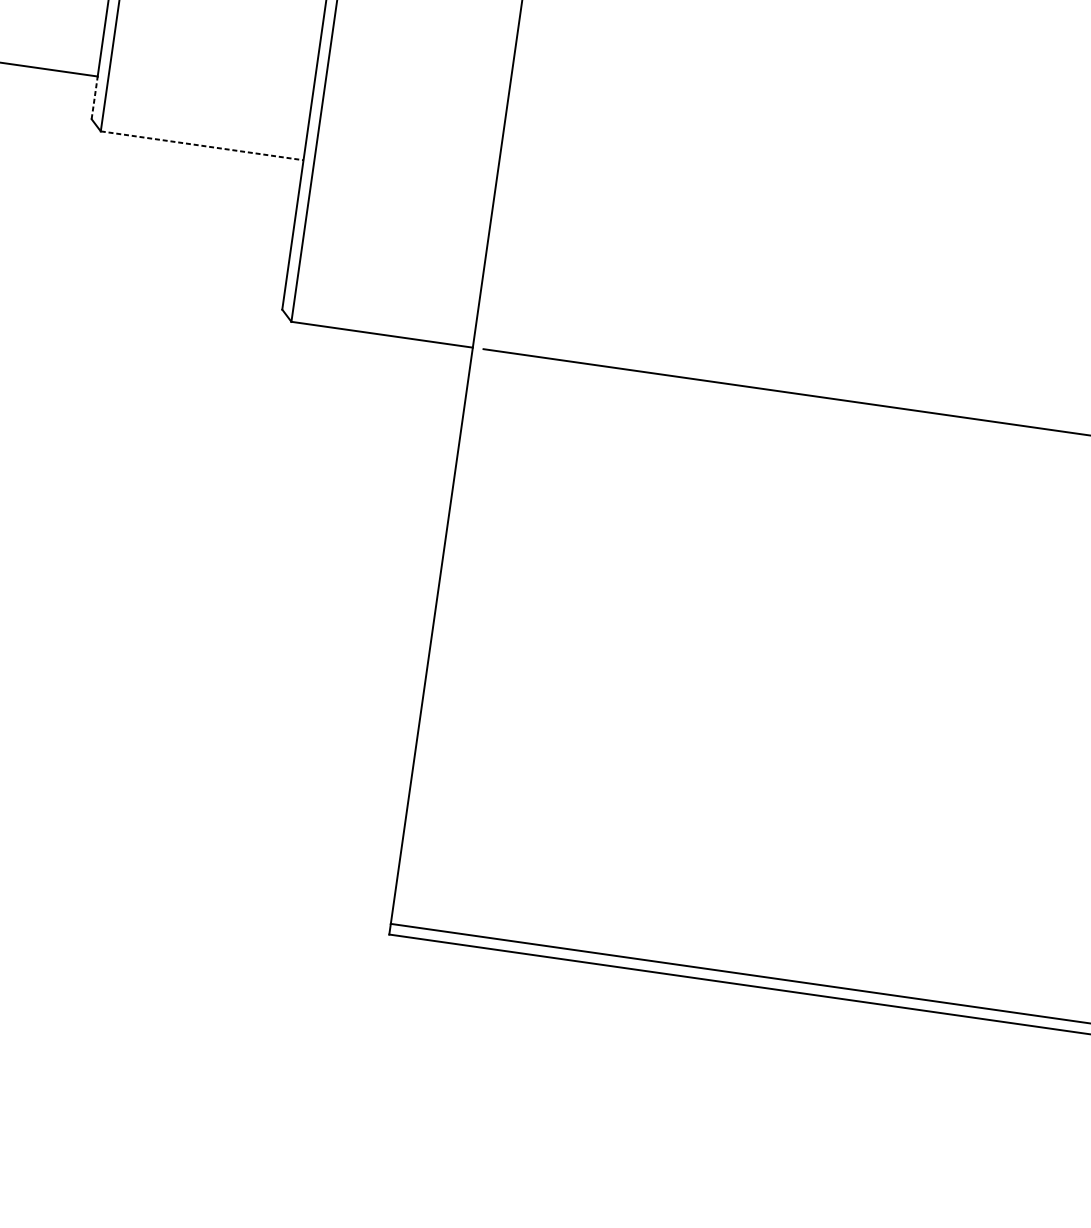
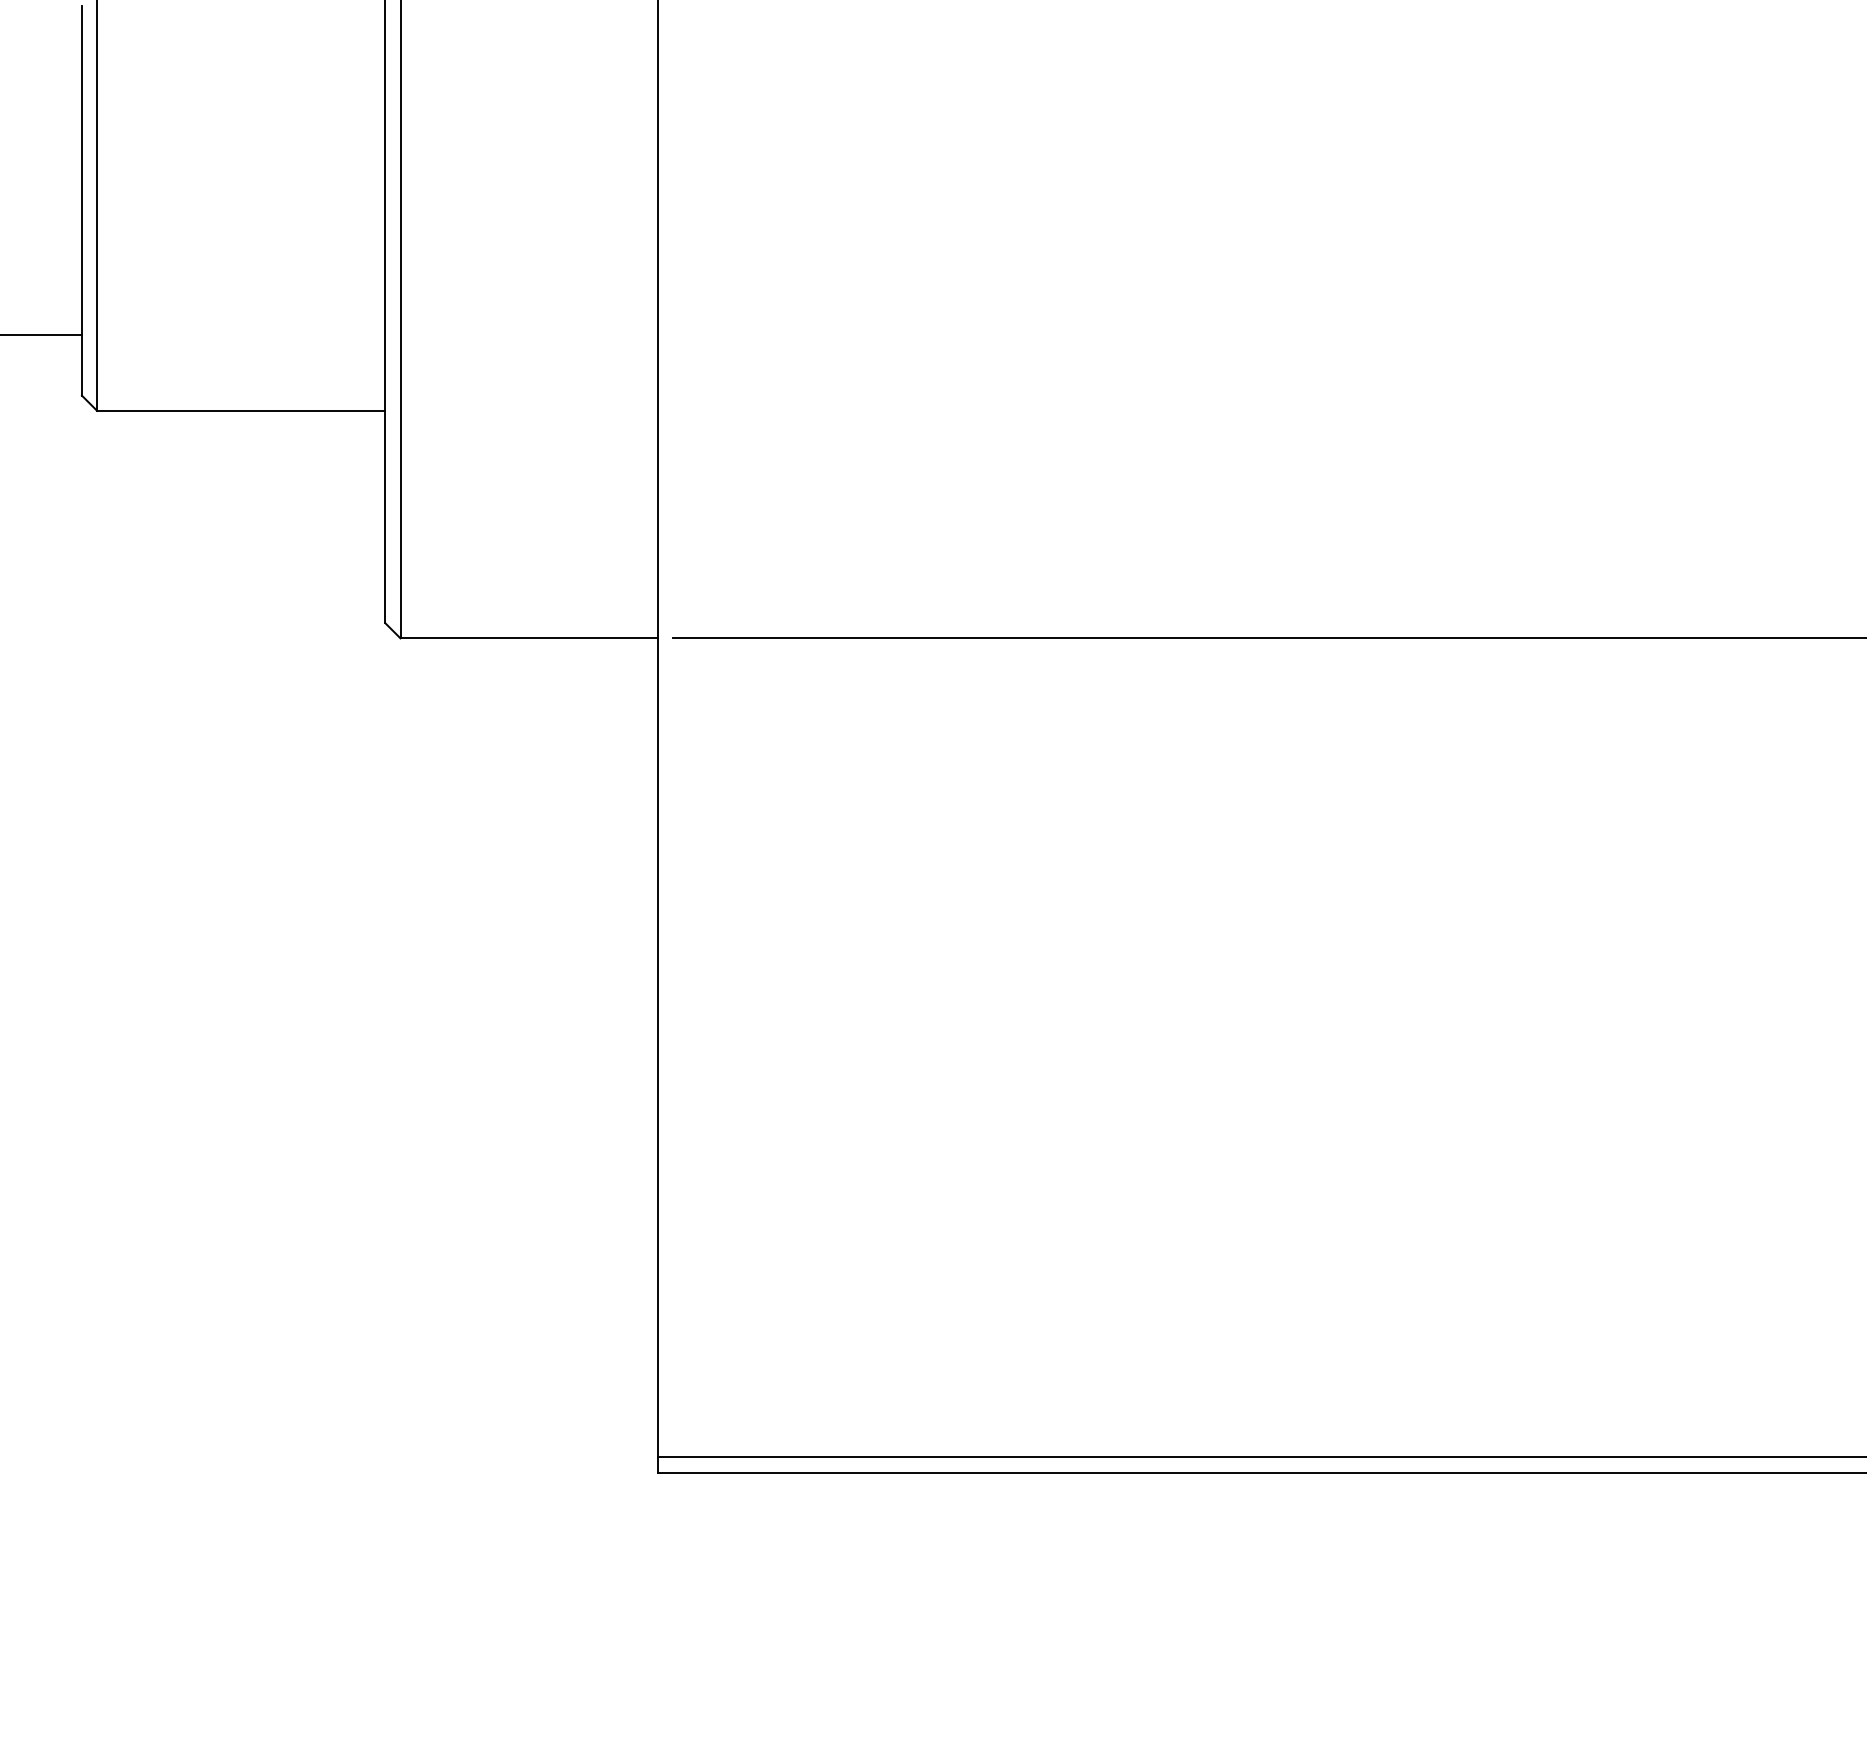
line: (95, 97) -> (82, 364), dashed -> solid
line: (202, 145) -> (241, 410), dashed -> solid

